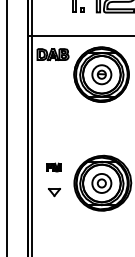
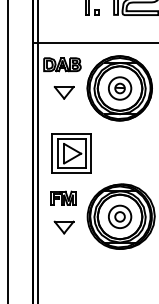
part: (53, 78) -> (63, 92), added
part: (60, 129) -> (71, 153), added
part: (53, 167) -> (63, 197), size x1.43
part: (53, 192) -> (63, 227), size x1.43

